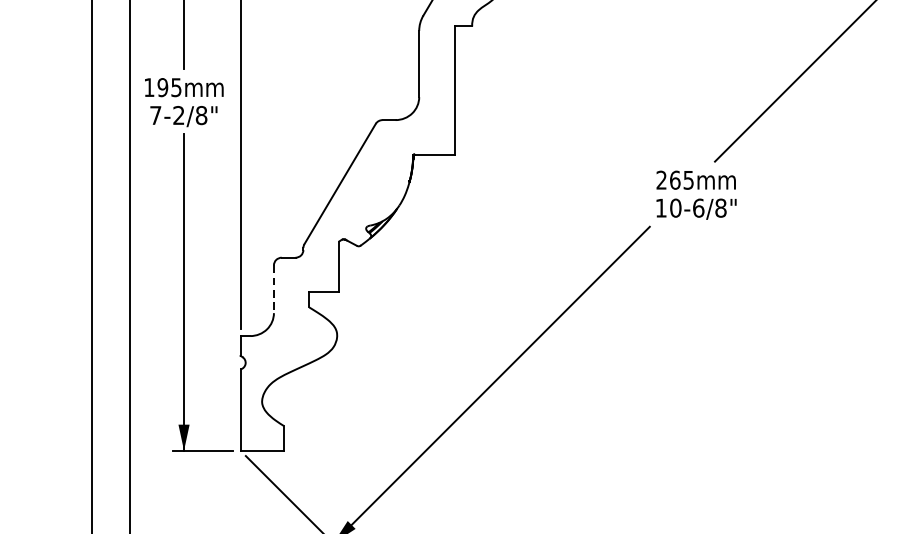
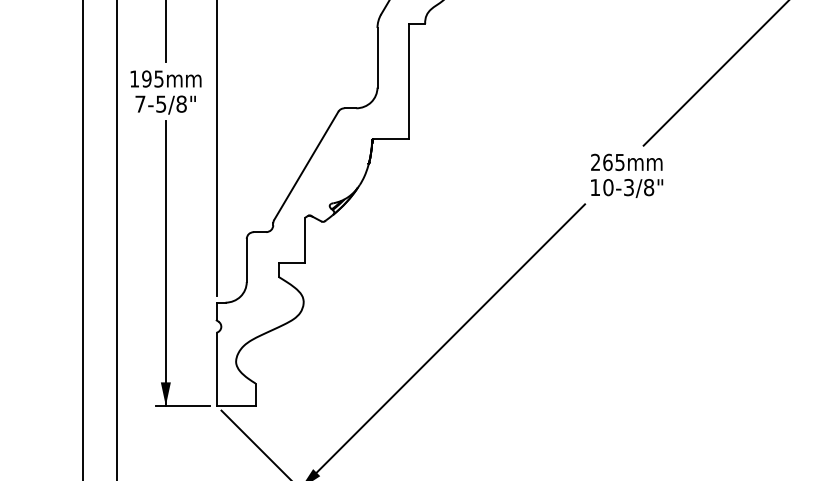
text: (179, 114) -> (161, 103), 7-2/8" -> 7-5/8"
text: (699, 208) -> (629, 187), 10-6/8" -> 10-3/8"
line: (273, 290) -> (246, 261), dashed -> solid

